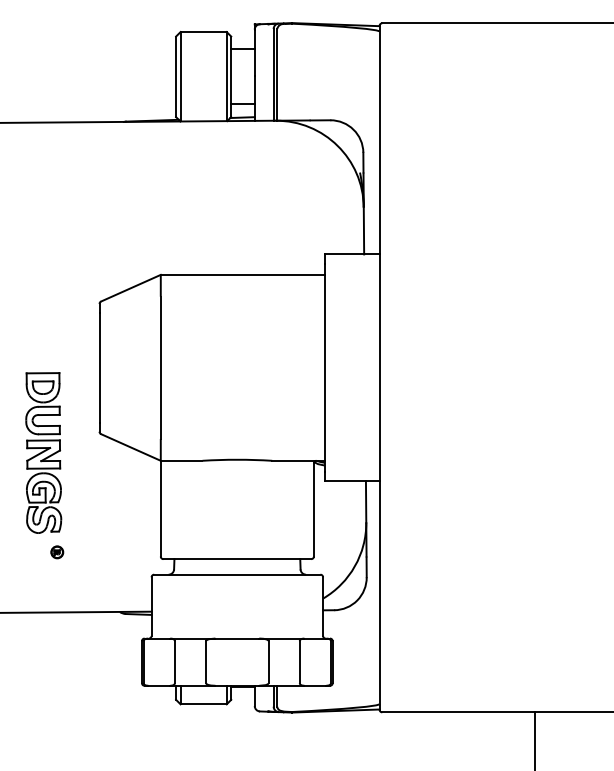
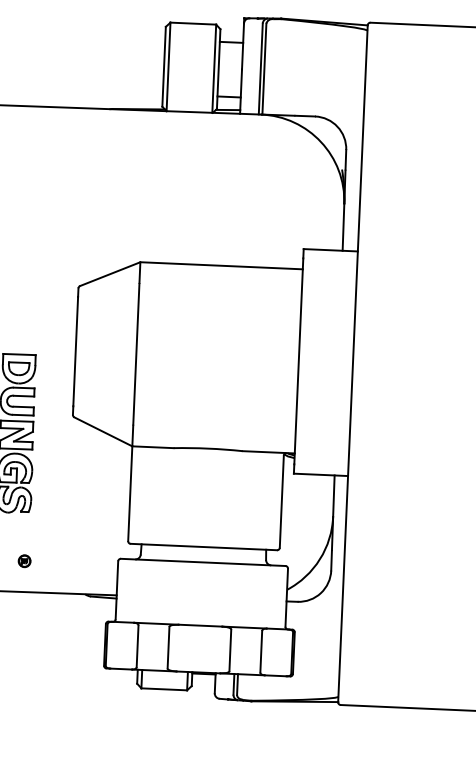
part: (57, 552) -> (24, 561), moved

